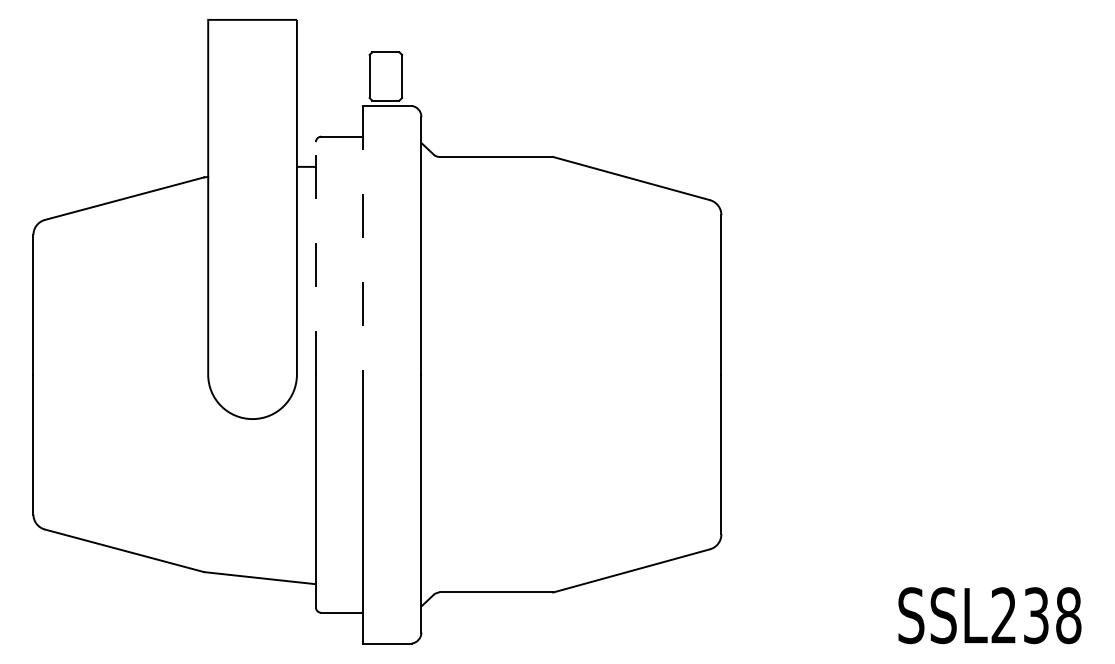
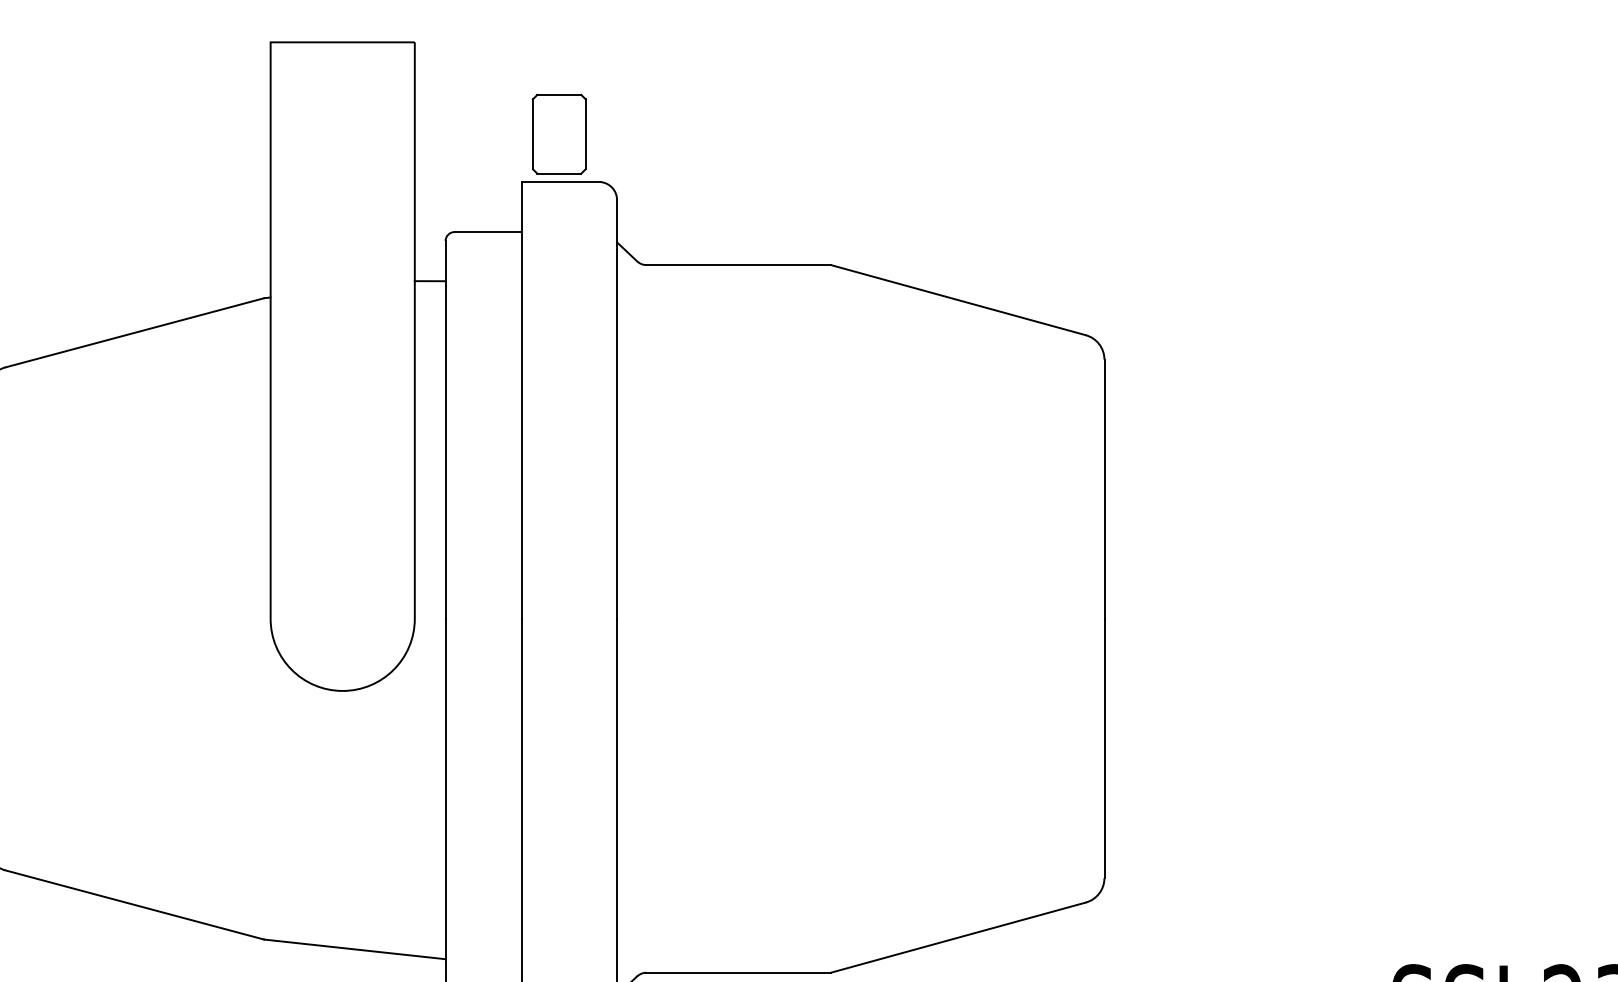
line: (362, 240) -> (521, 400), dashed -> solid
line: (315, 257) -> (444, 428), dashed -> solid

